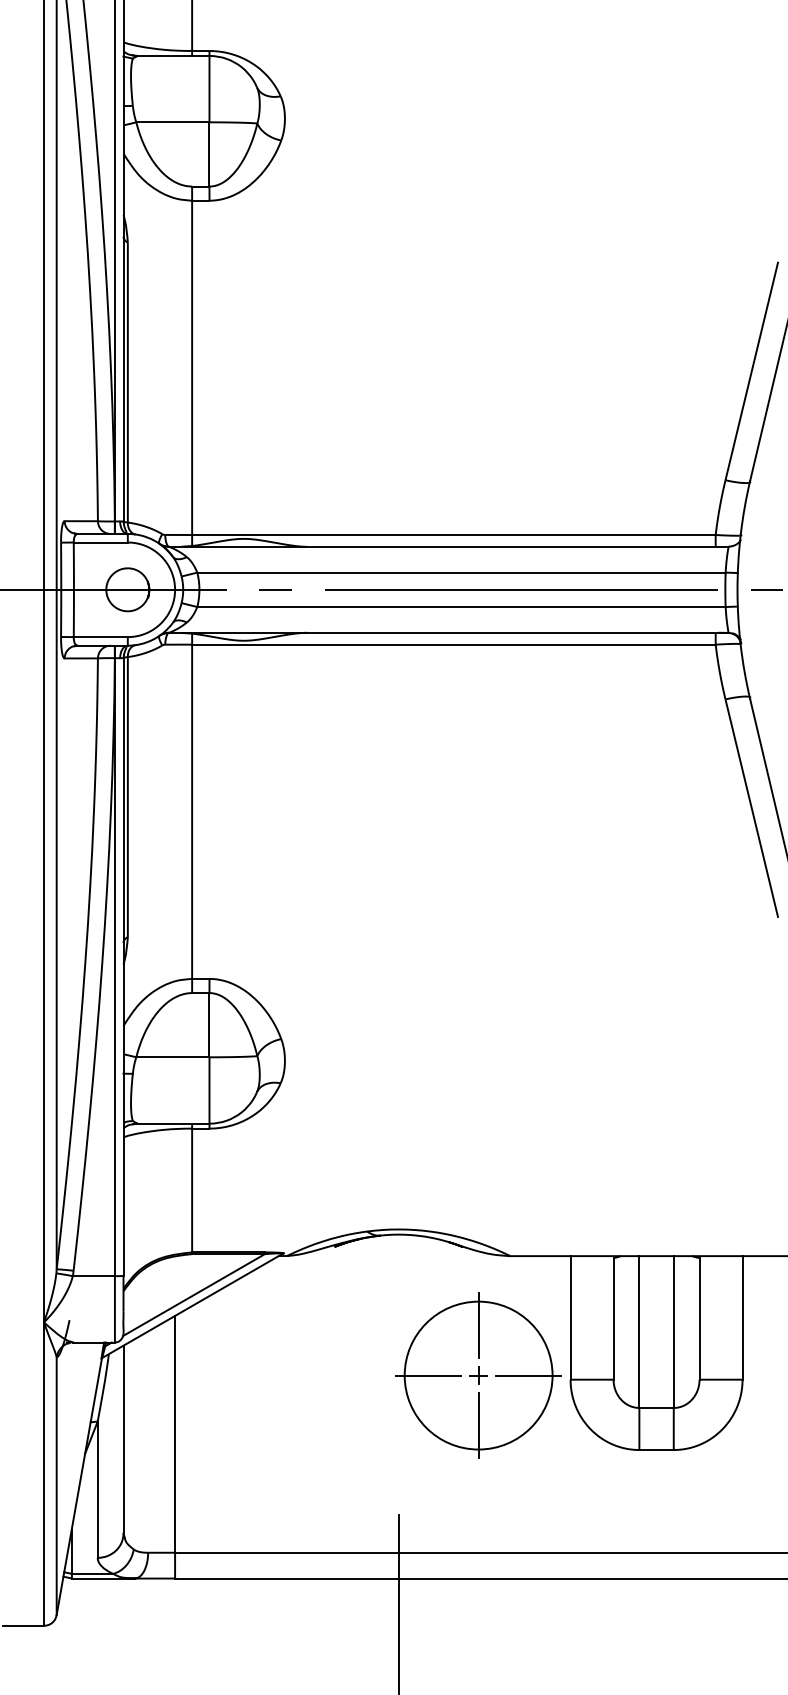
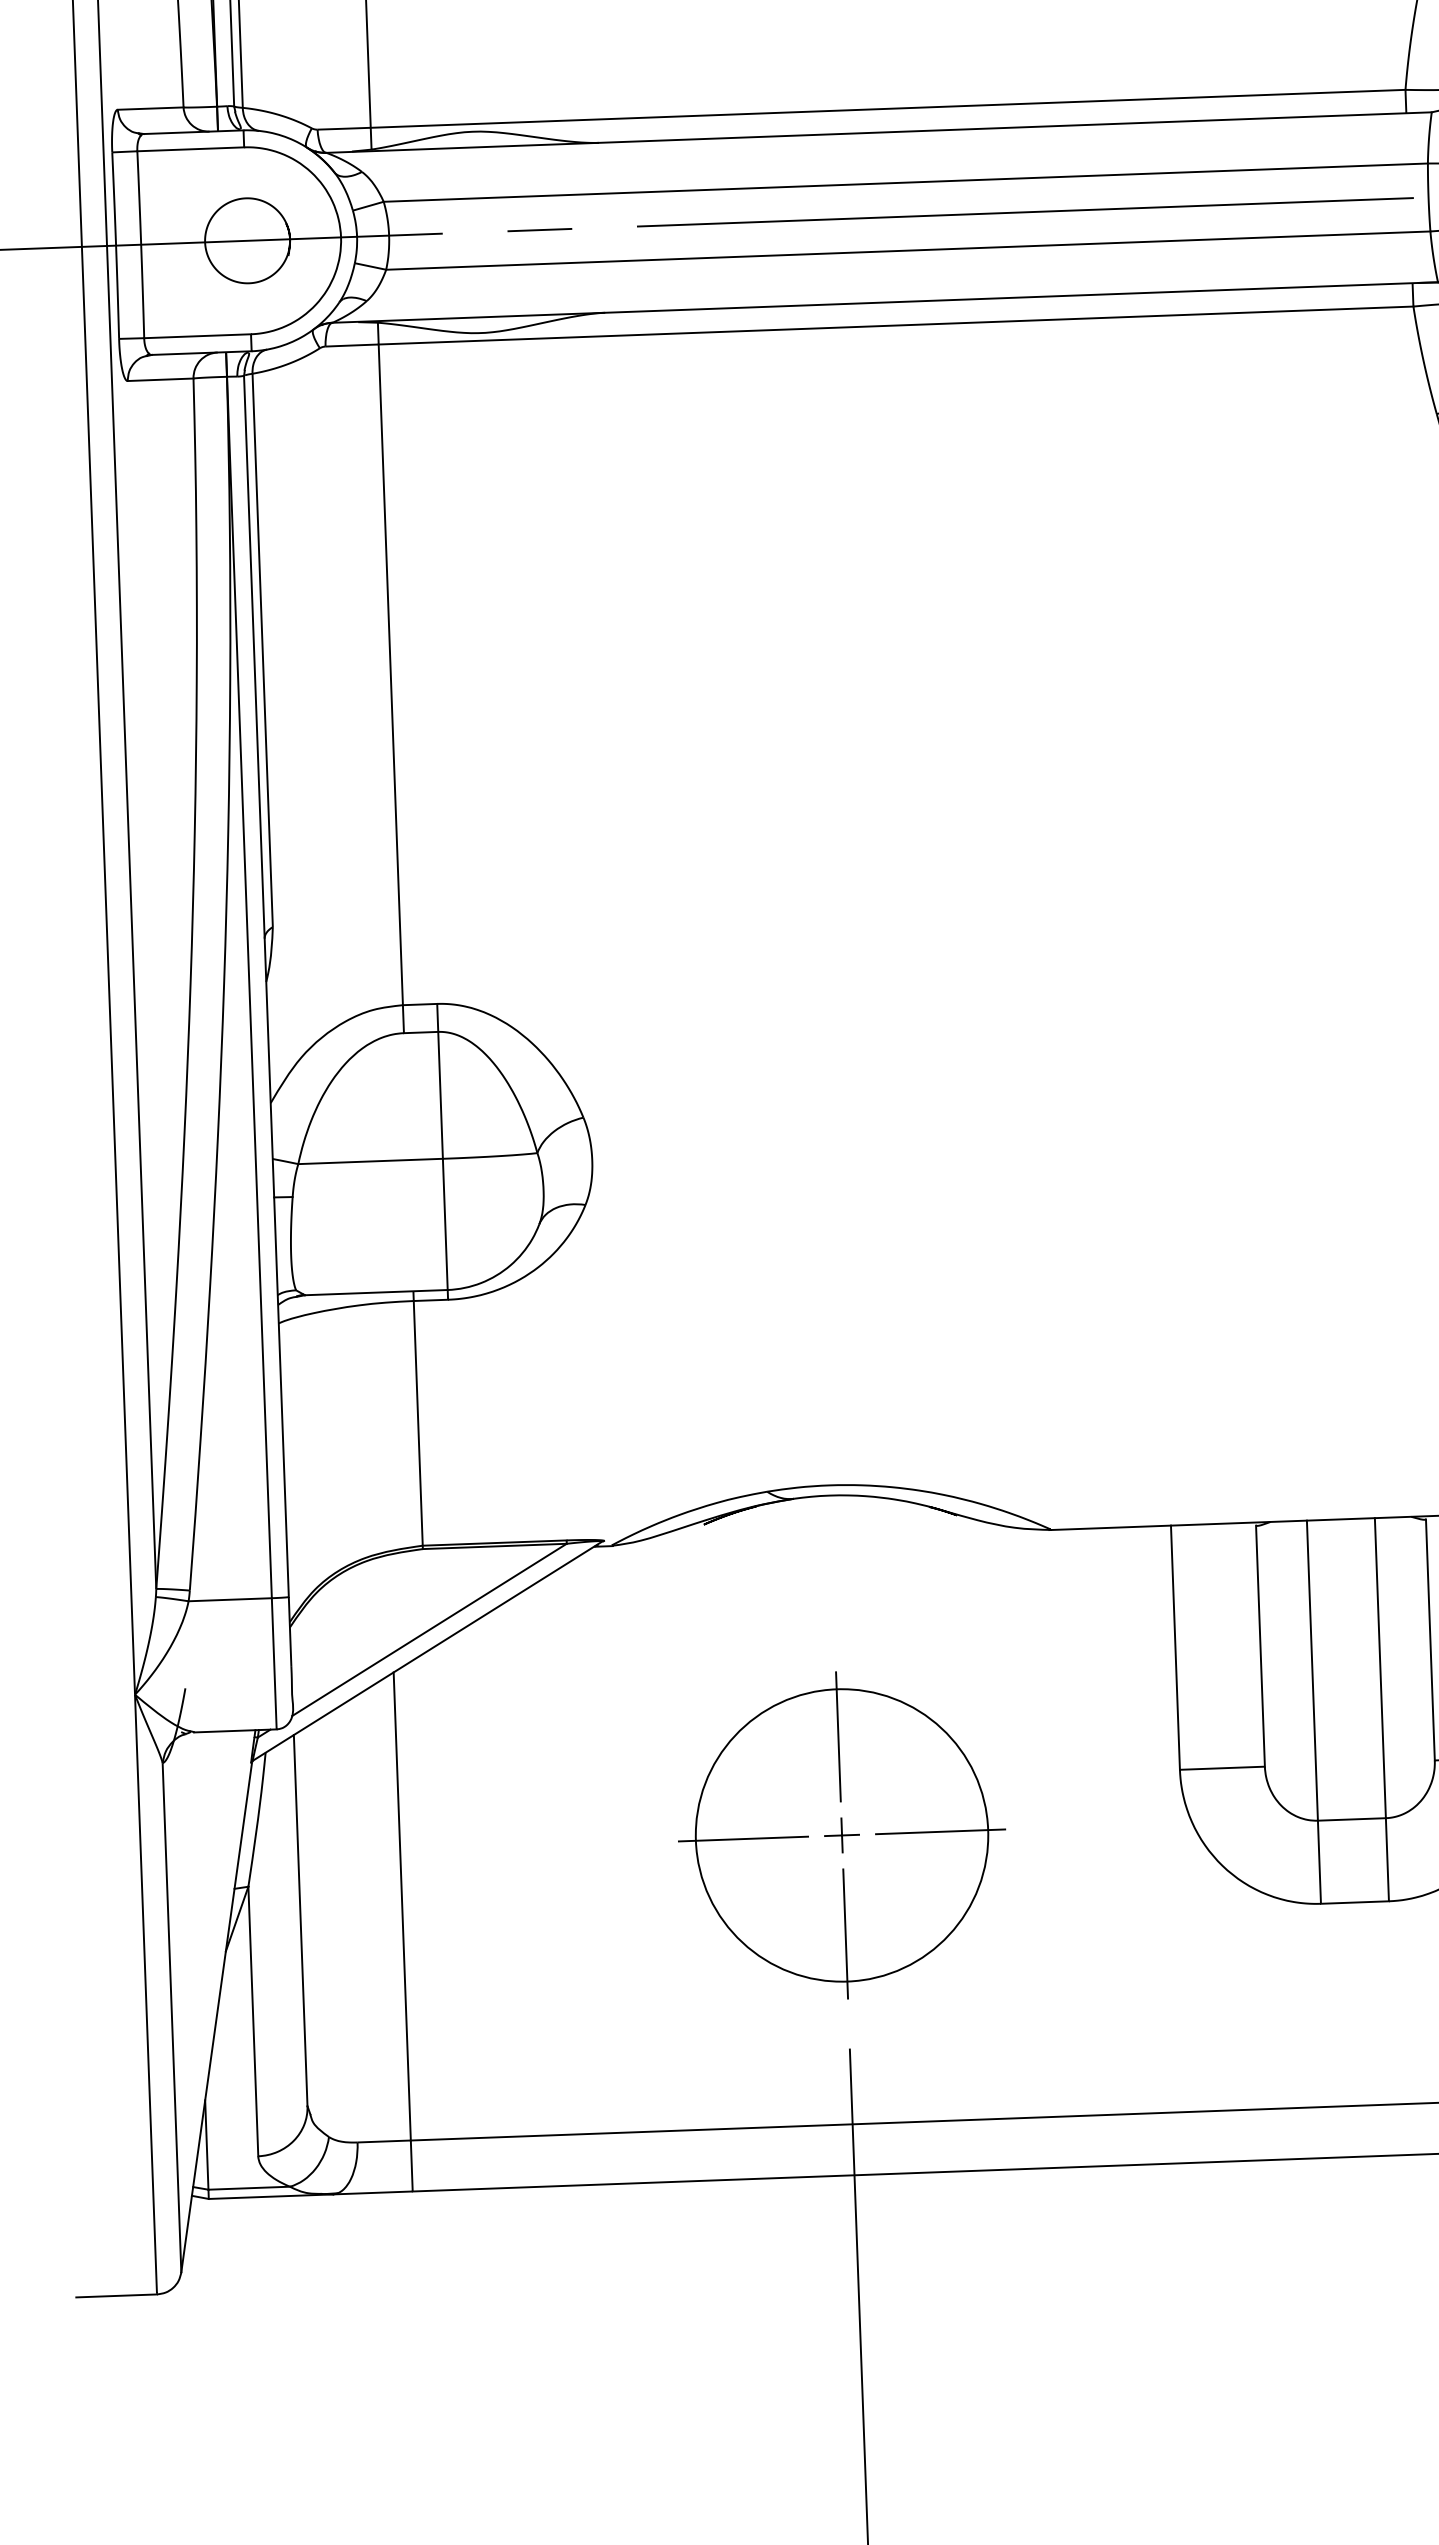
part: (478, 1375) -> (841, 1835), moved

